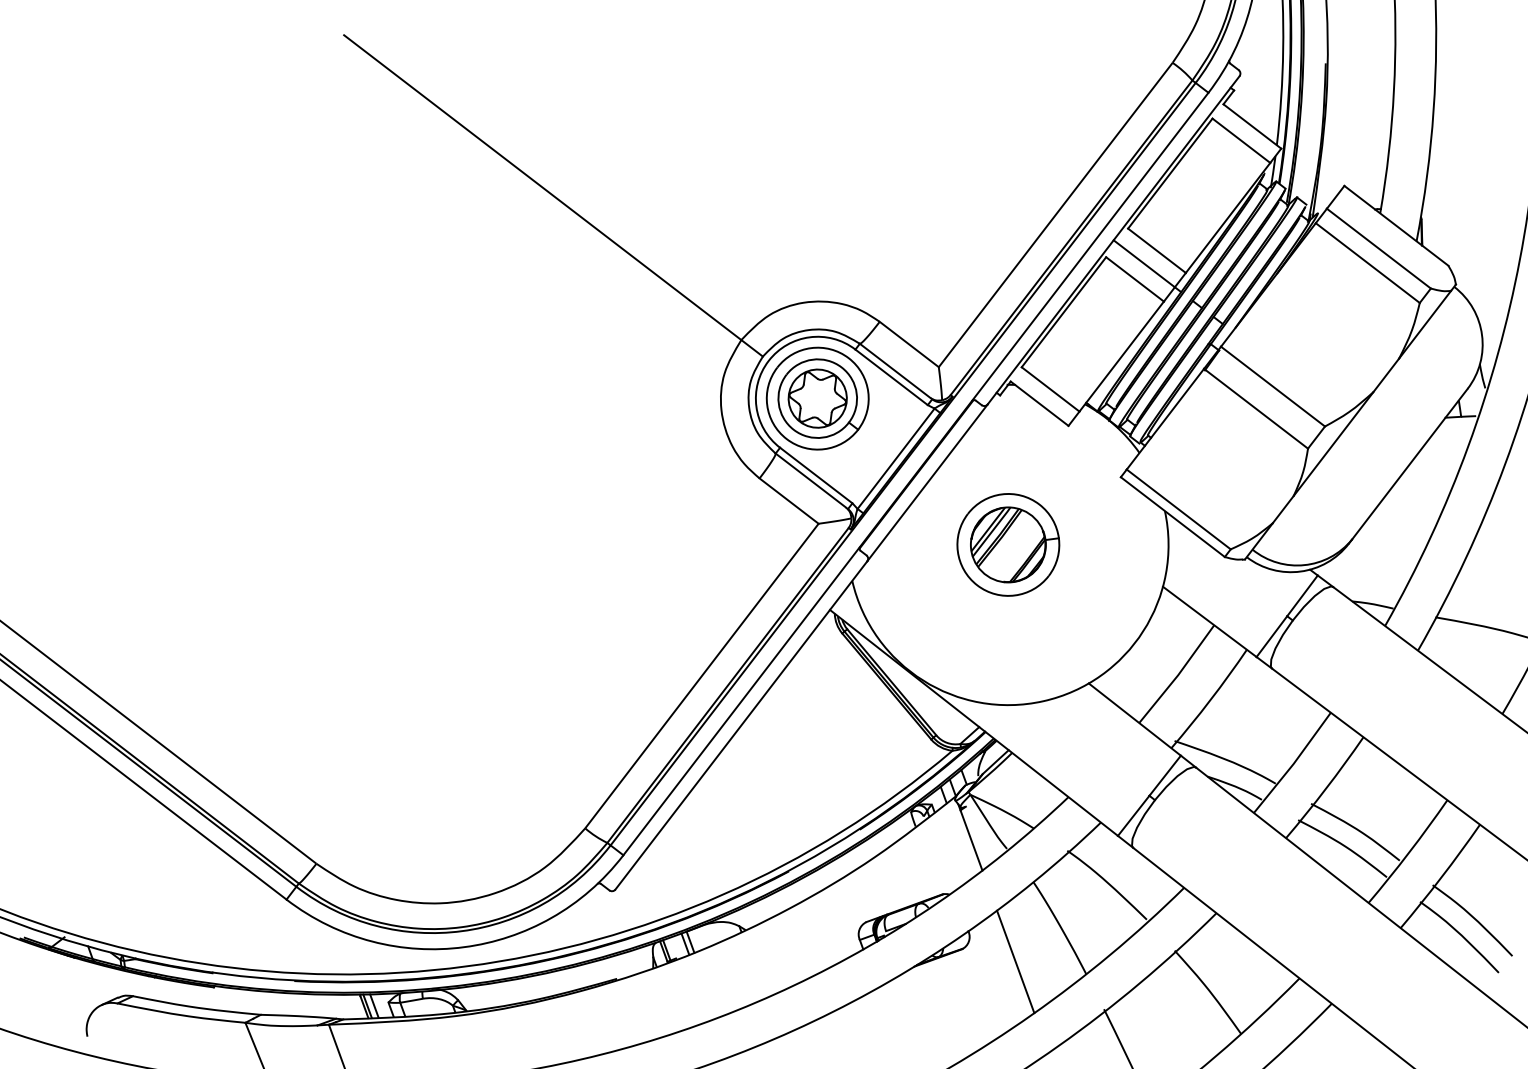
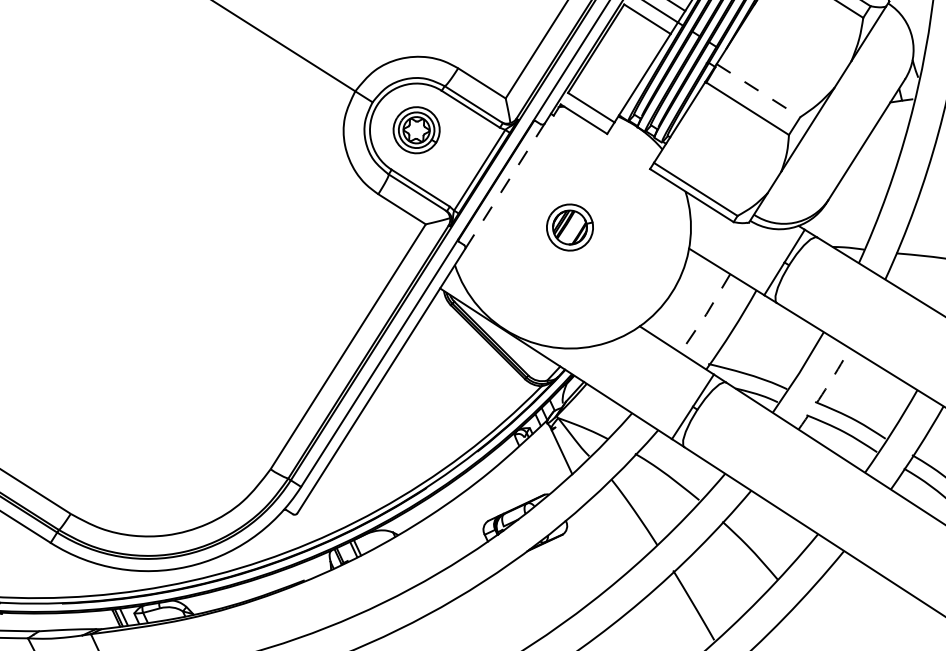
line: (1273, 386) -> (758, 90), solid -> dashed
part: (817, 398) -> (416, 130), size x0.6
line: (927, 483) -> (505, 186), solid -> dashed
part: (1008, 544) -> (570, 227), size x0.6
line: (1178, 675) -> (706, 314), solid -> dashed
arc: (1326, 788) -> (825, 389), solid -> dashed
line: (1015, 961) -> (603, 540), removed

